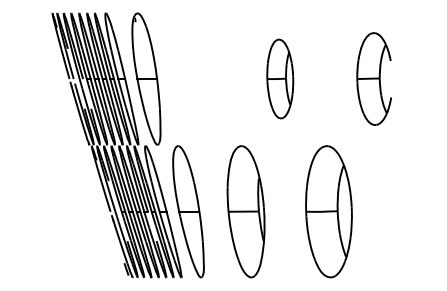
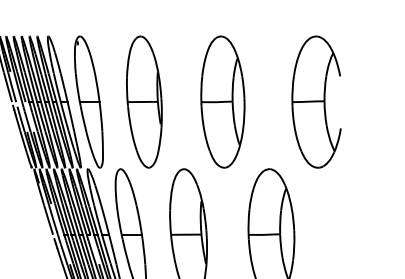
part: (201, 78) -> (143, 101), added
part: (279, 78) -> (221, 101), size x1.67
part: (374, 78) -> (316, 101), size x1.43

